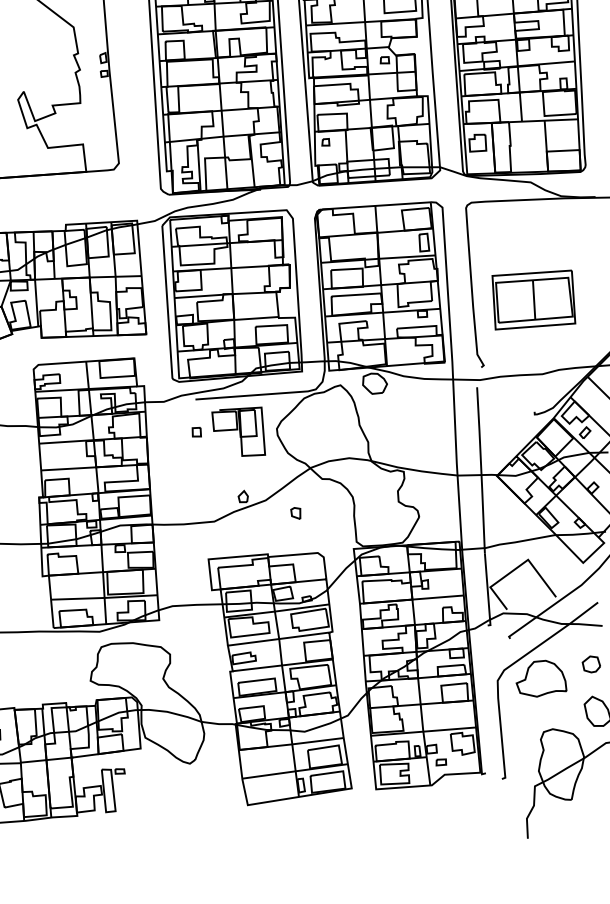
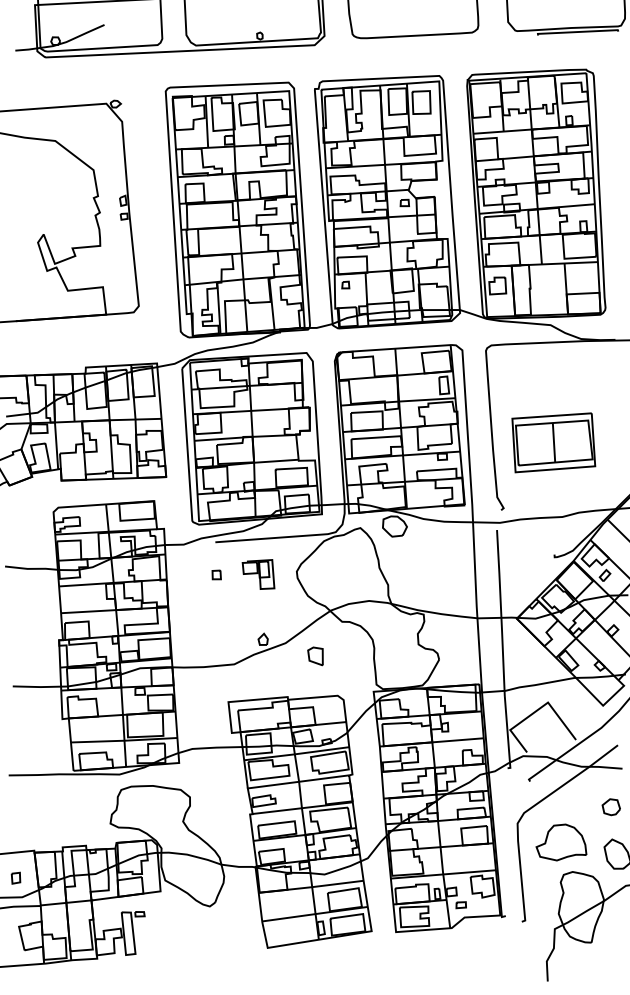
part: (238, 431) -> (258, 574), size x0.6
part: (295, 512) -> (315, 655), size x1.6
part: (541, 678) -> (561, 842), moved

